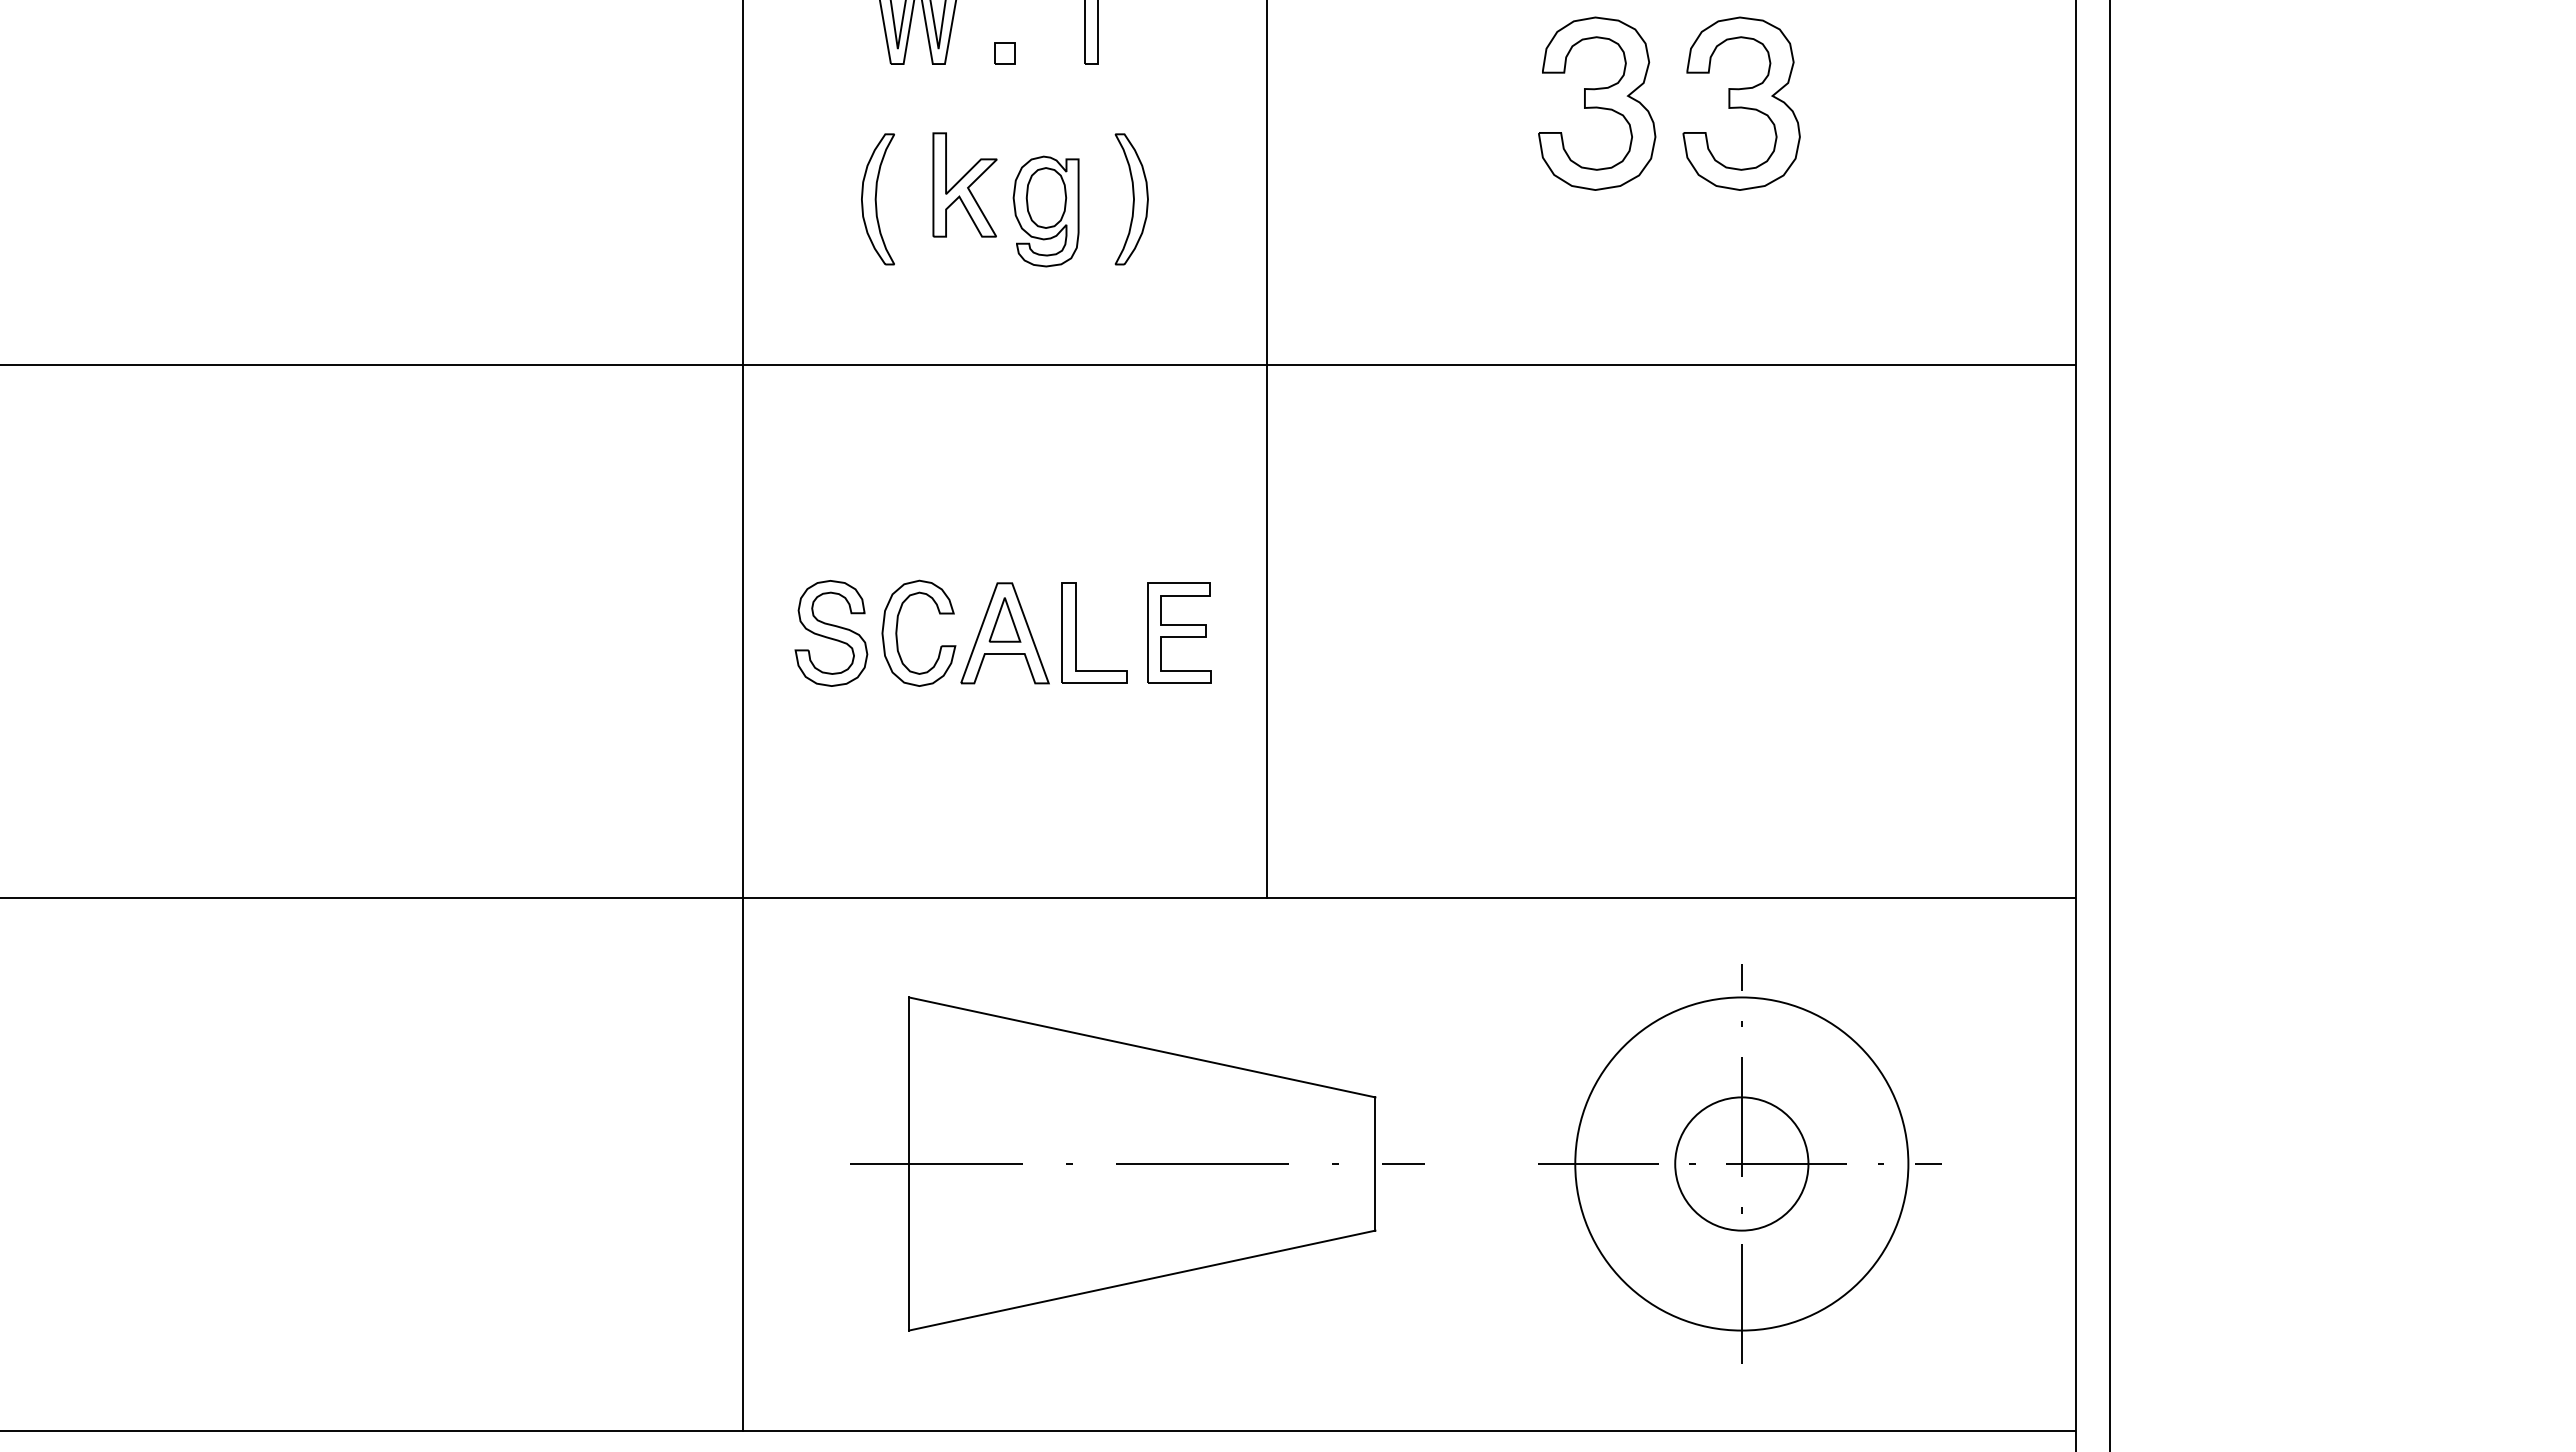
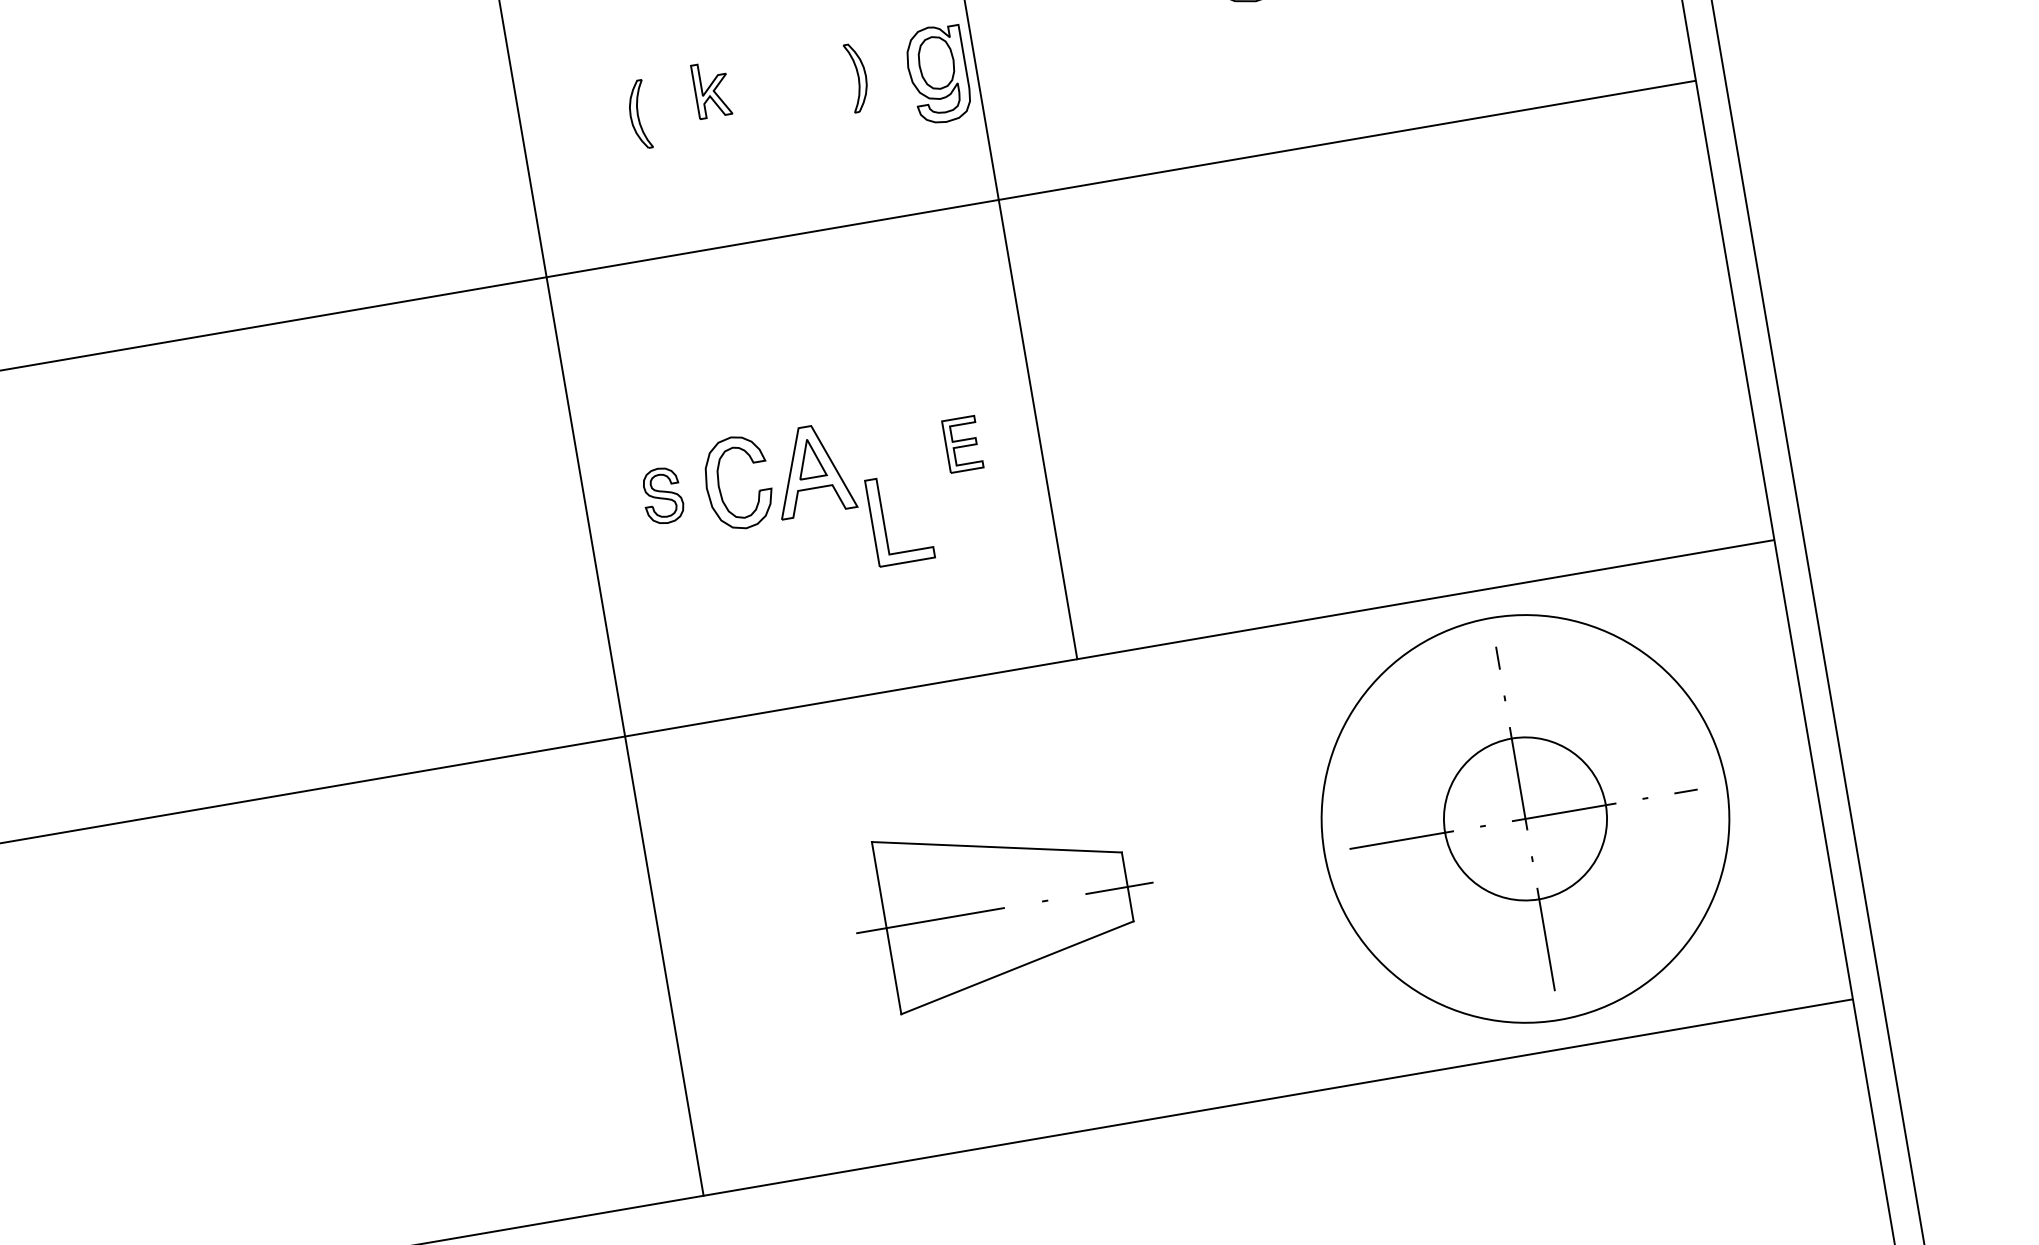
part: (964, 184) -> (711, 89), size x0.6
part: (877, 199) -> (638, 115), size x0.6
part: (1131, 199) -> (857, 77), size x0.6
part: (1045, 211) -> (937, 74), moved
part: (1076, 632) -> (884, 520), moved
part: (1179, 632) -> (962, 443), size x0.6
part: (831, 633) -> (662, 495), size x0.6
part: (1137, 1163) -> (1004, 907), size x0.6
circle: (1741, 1163) -> (1525, 818), size x1.4
circle: (1741, 1163) -> (1525, 818), size x1.4

